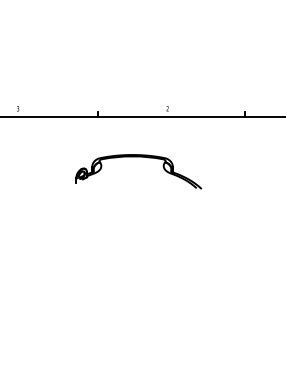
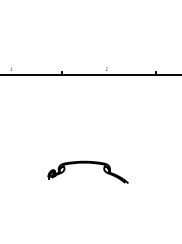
part: (137, 157) -> (87, 163), moved

